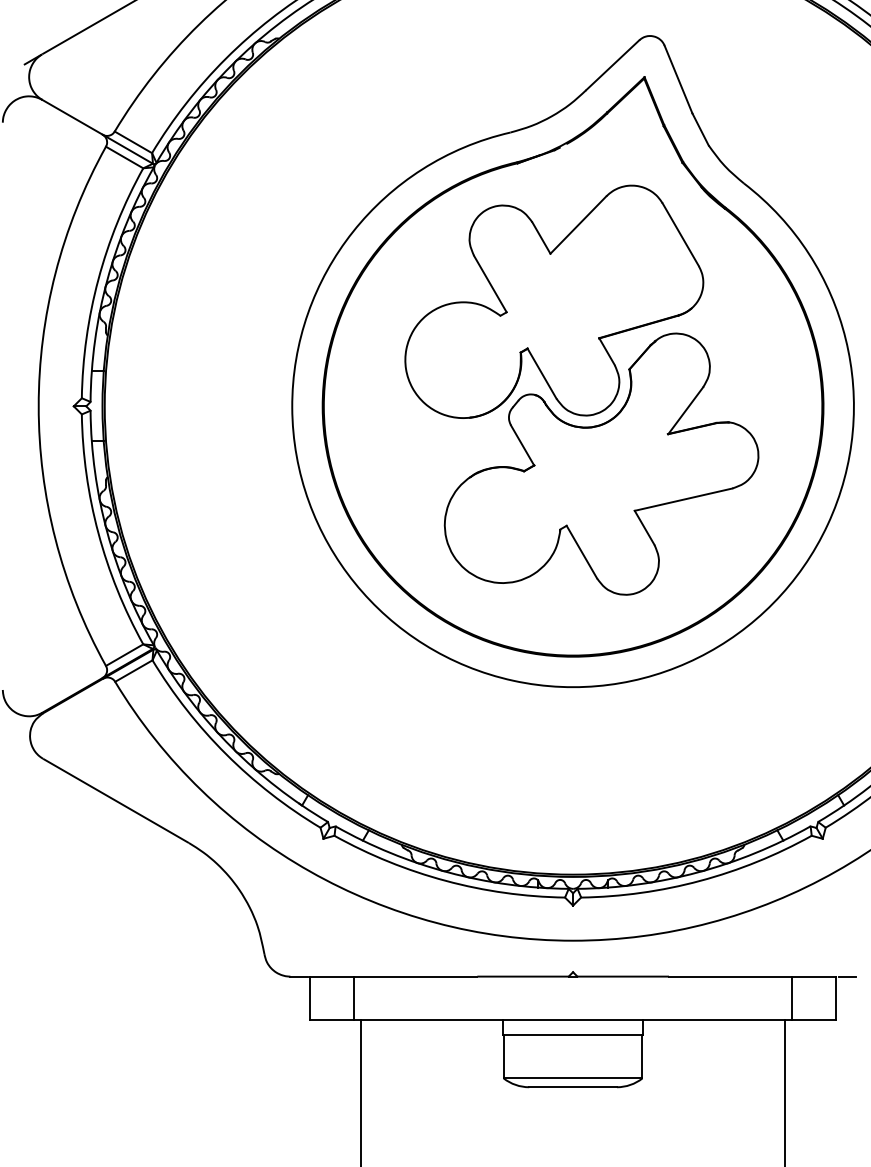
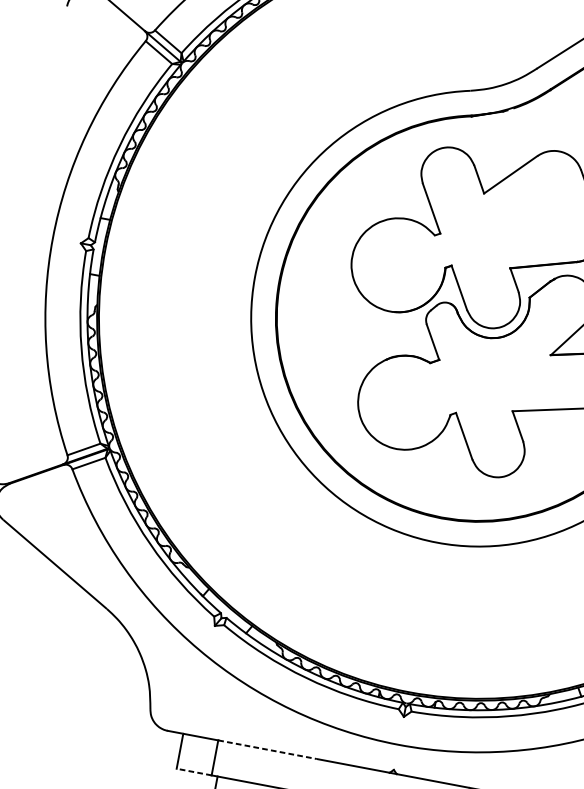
line: (415, 976) -> (267, 749), solid -> dashed
line: (331, 1020) -> (193, 772), solid -> dashed

